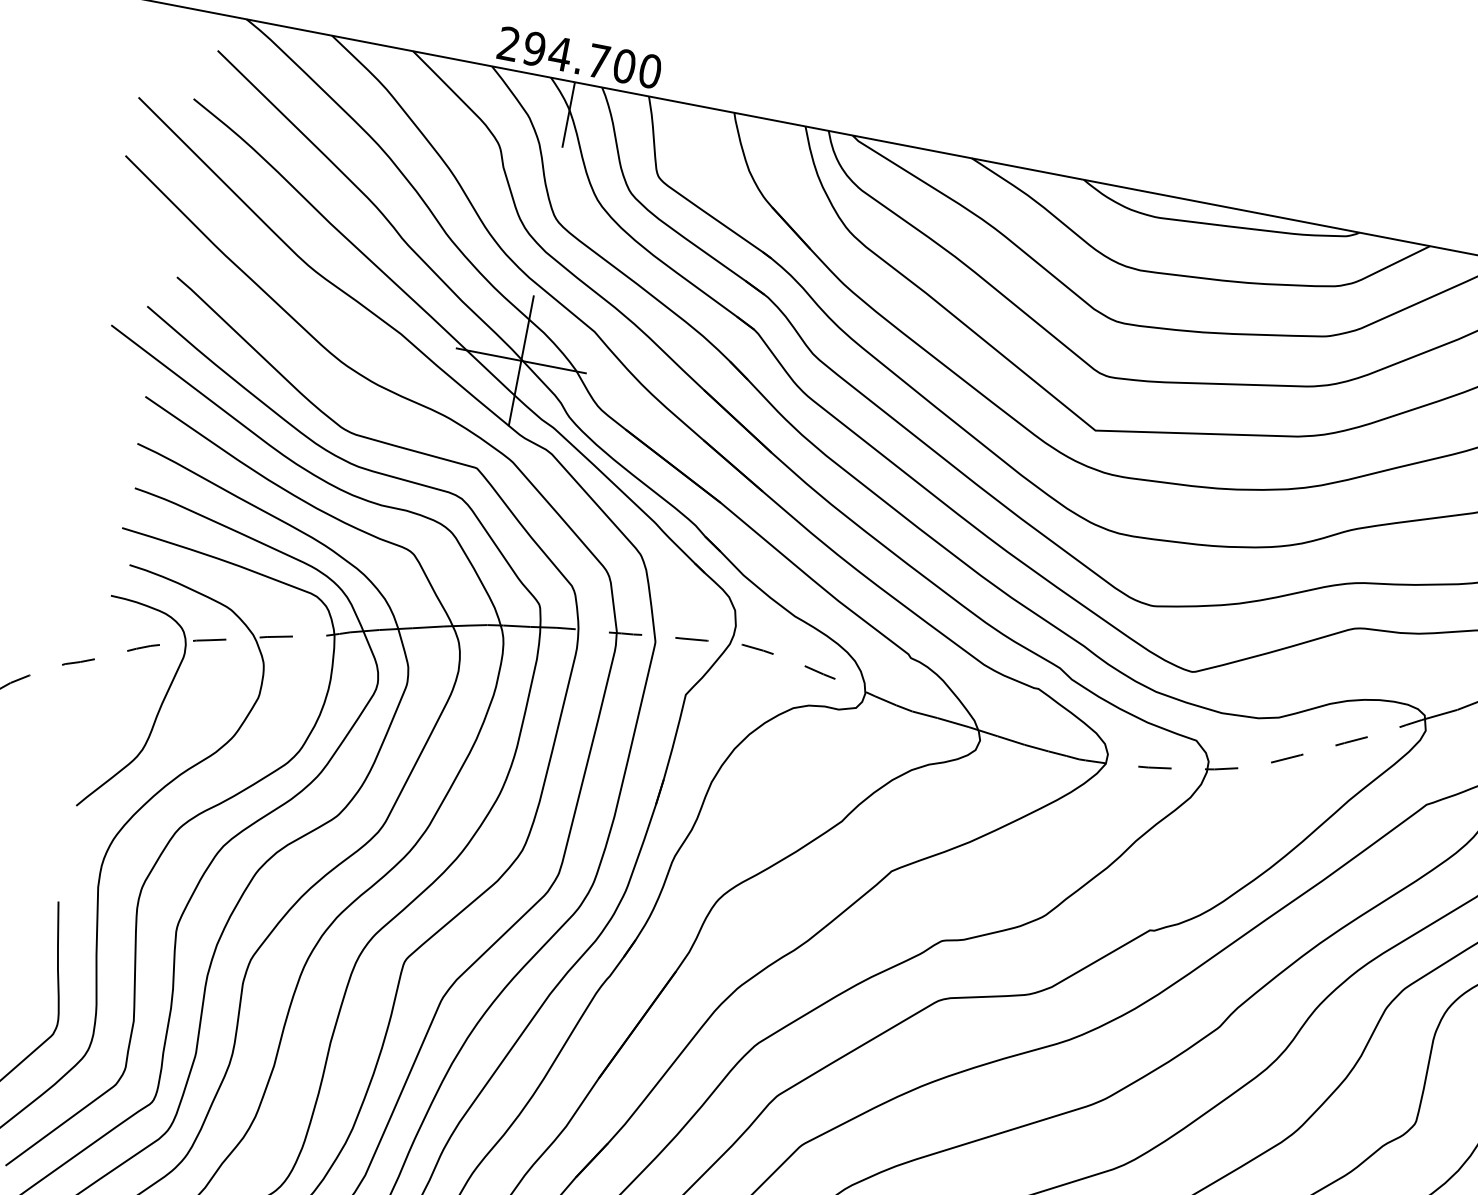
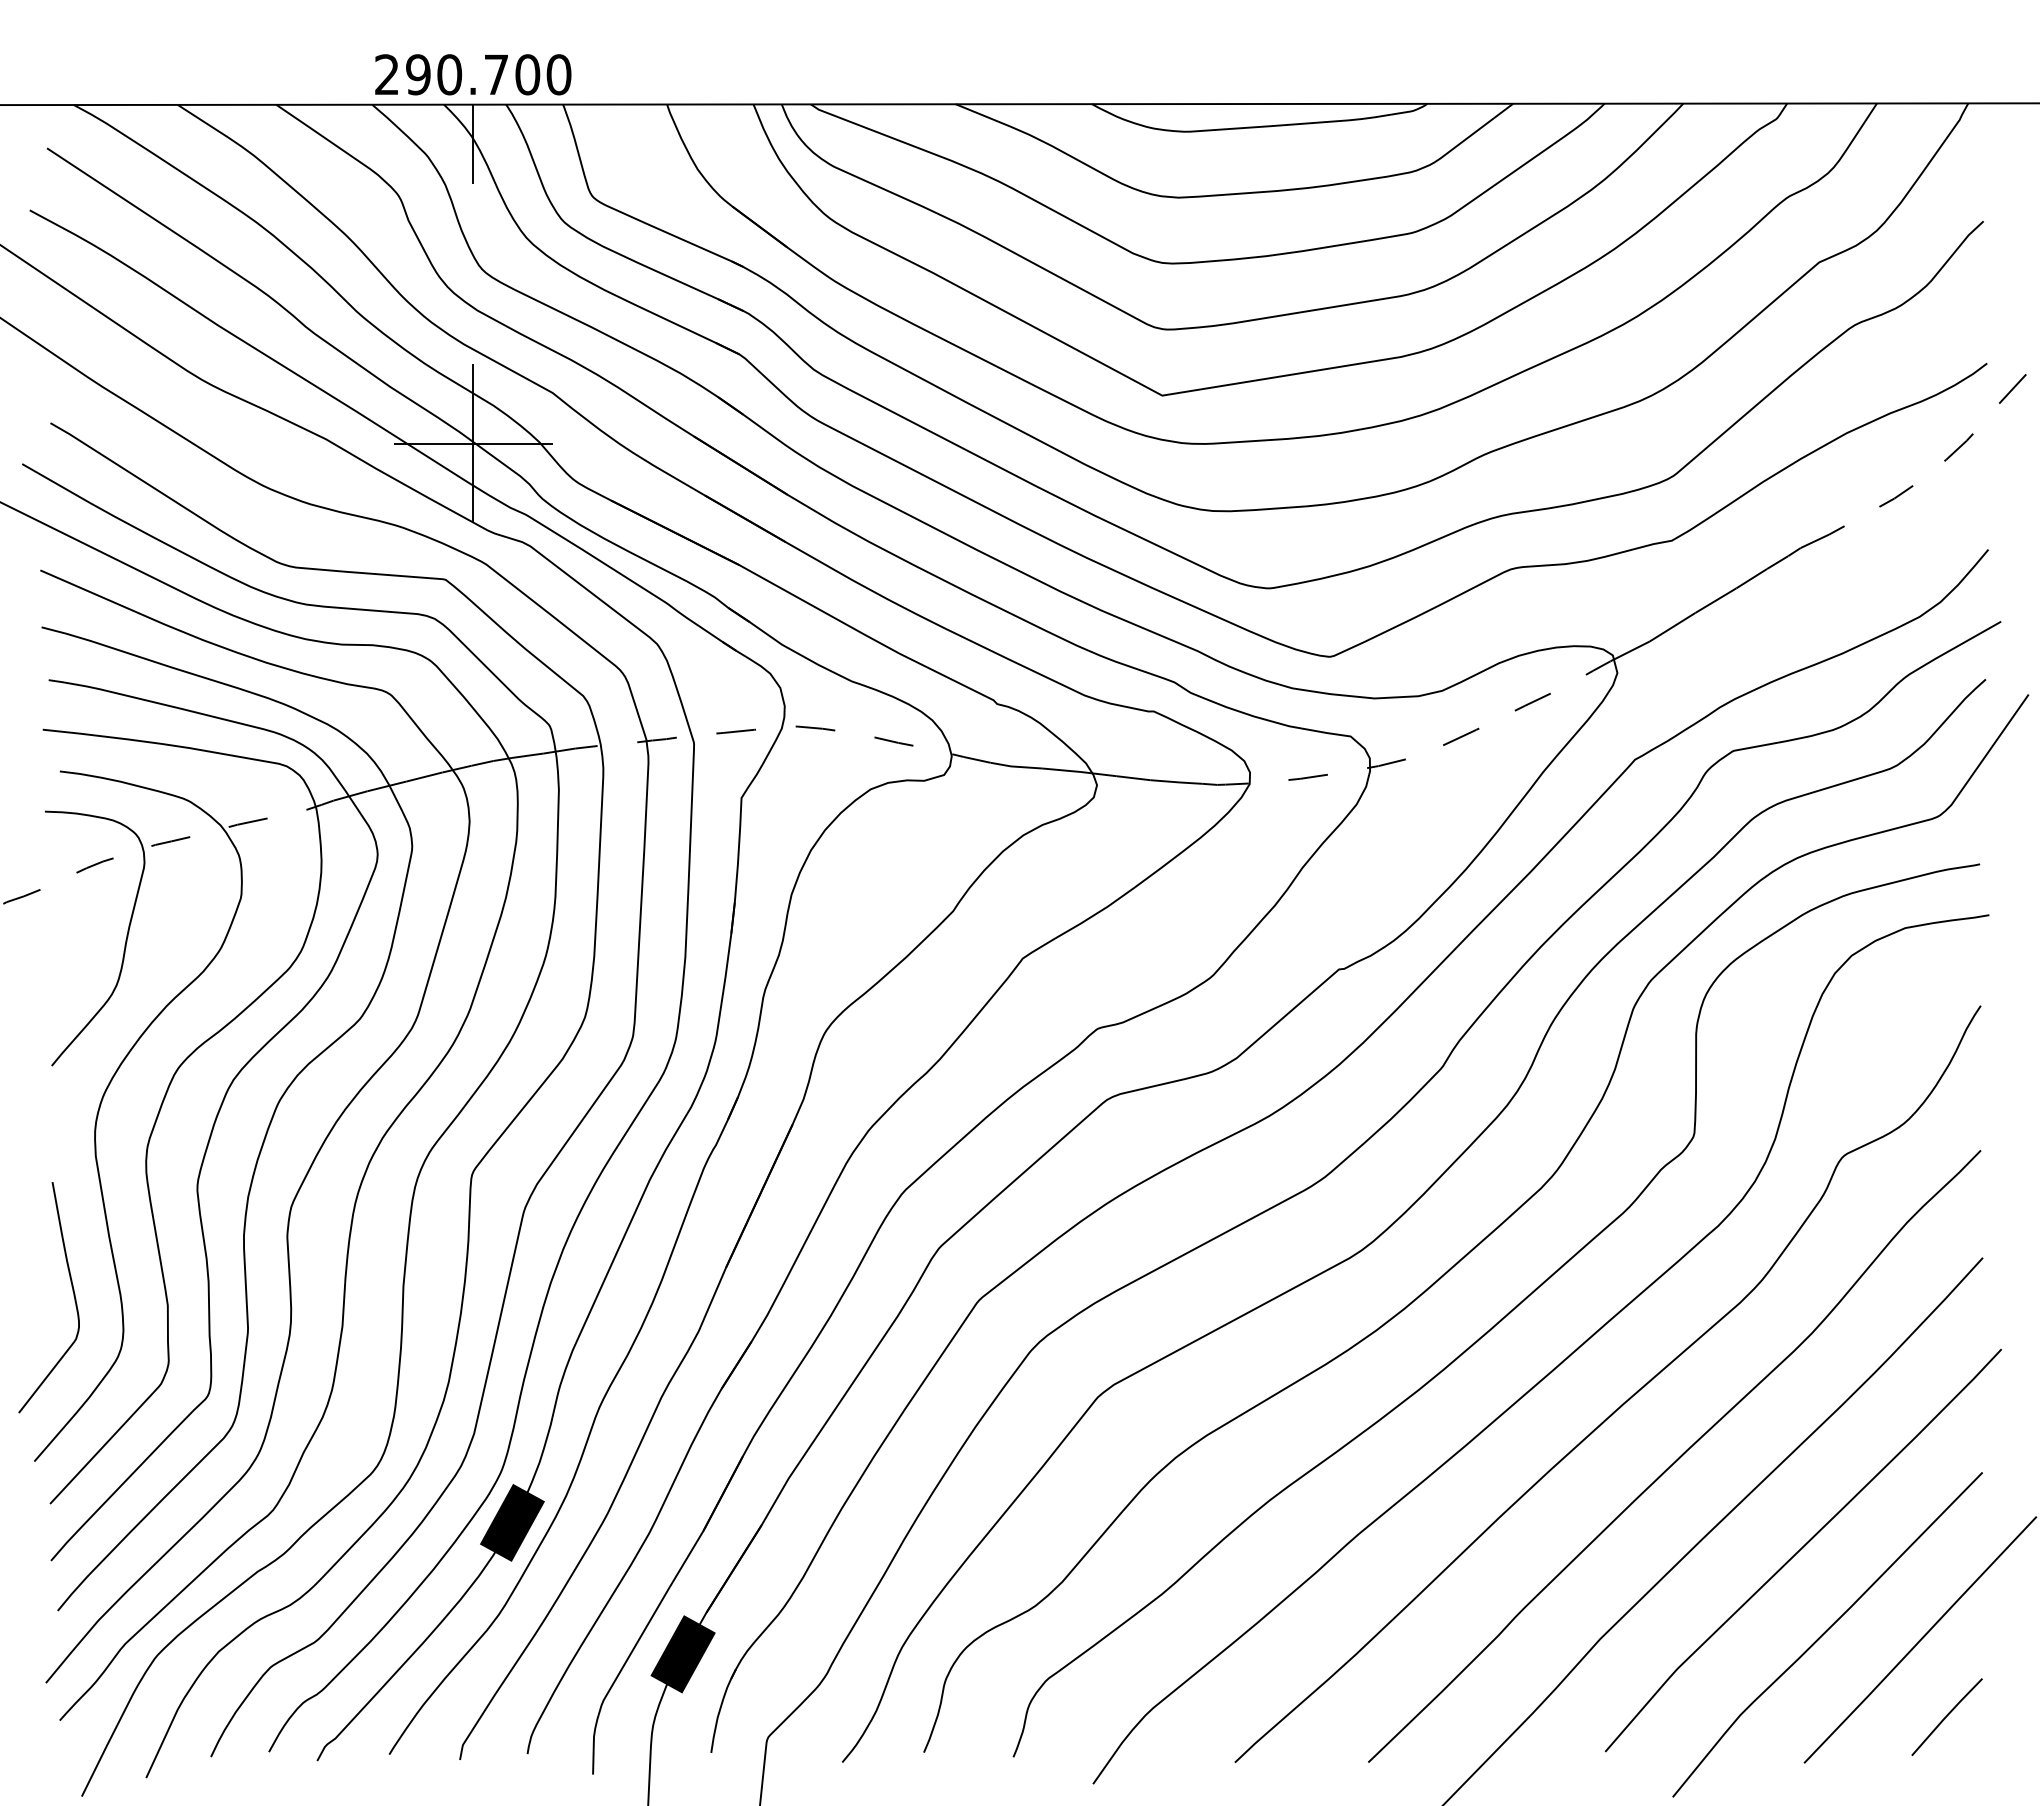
text: (560, 53) -> (449, 74), 294.700 -> 290.700

